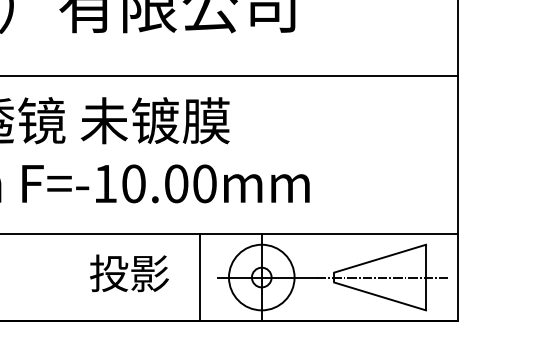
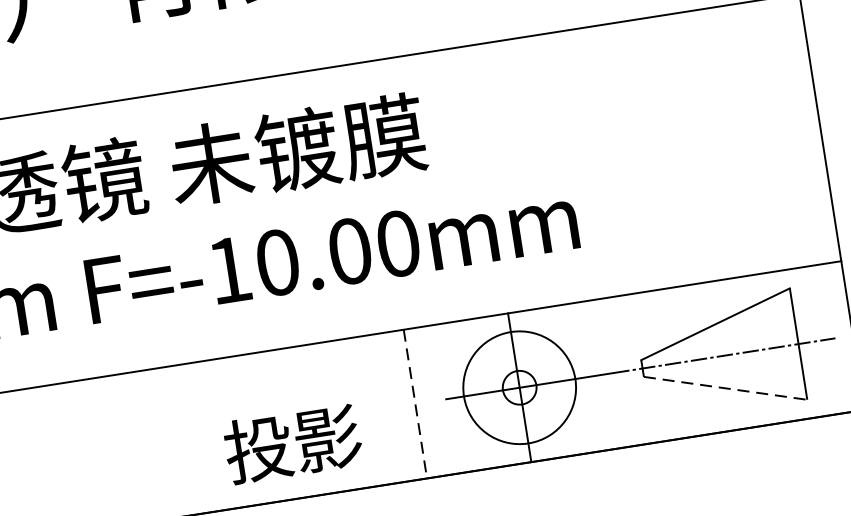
text: (129, 273) -> (293, 443), moved
line: (200, 277) -> (415, 403), solid -> dashed
line: (380, 296) -> (726, 388), solid -> dashed

